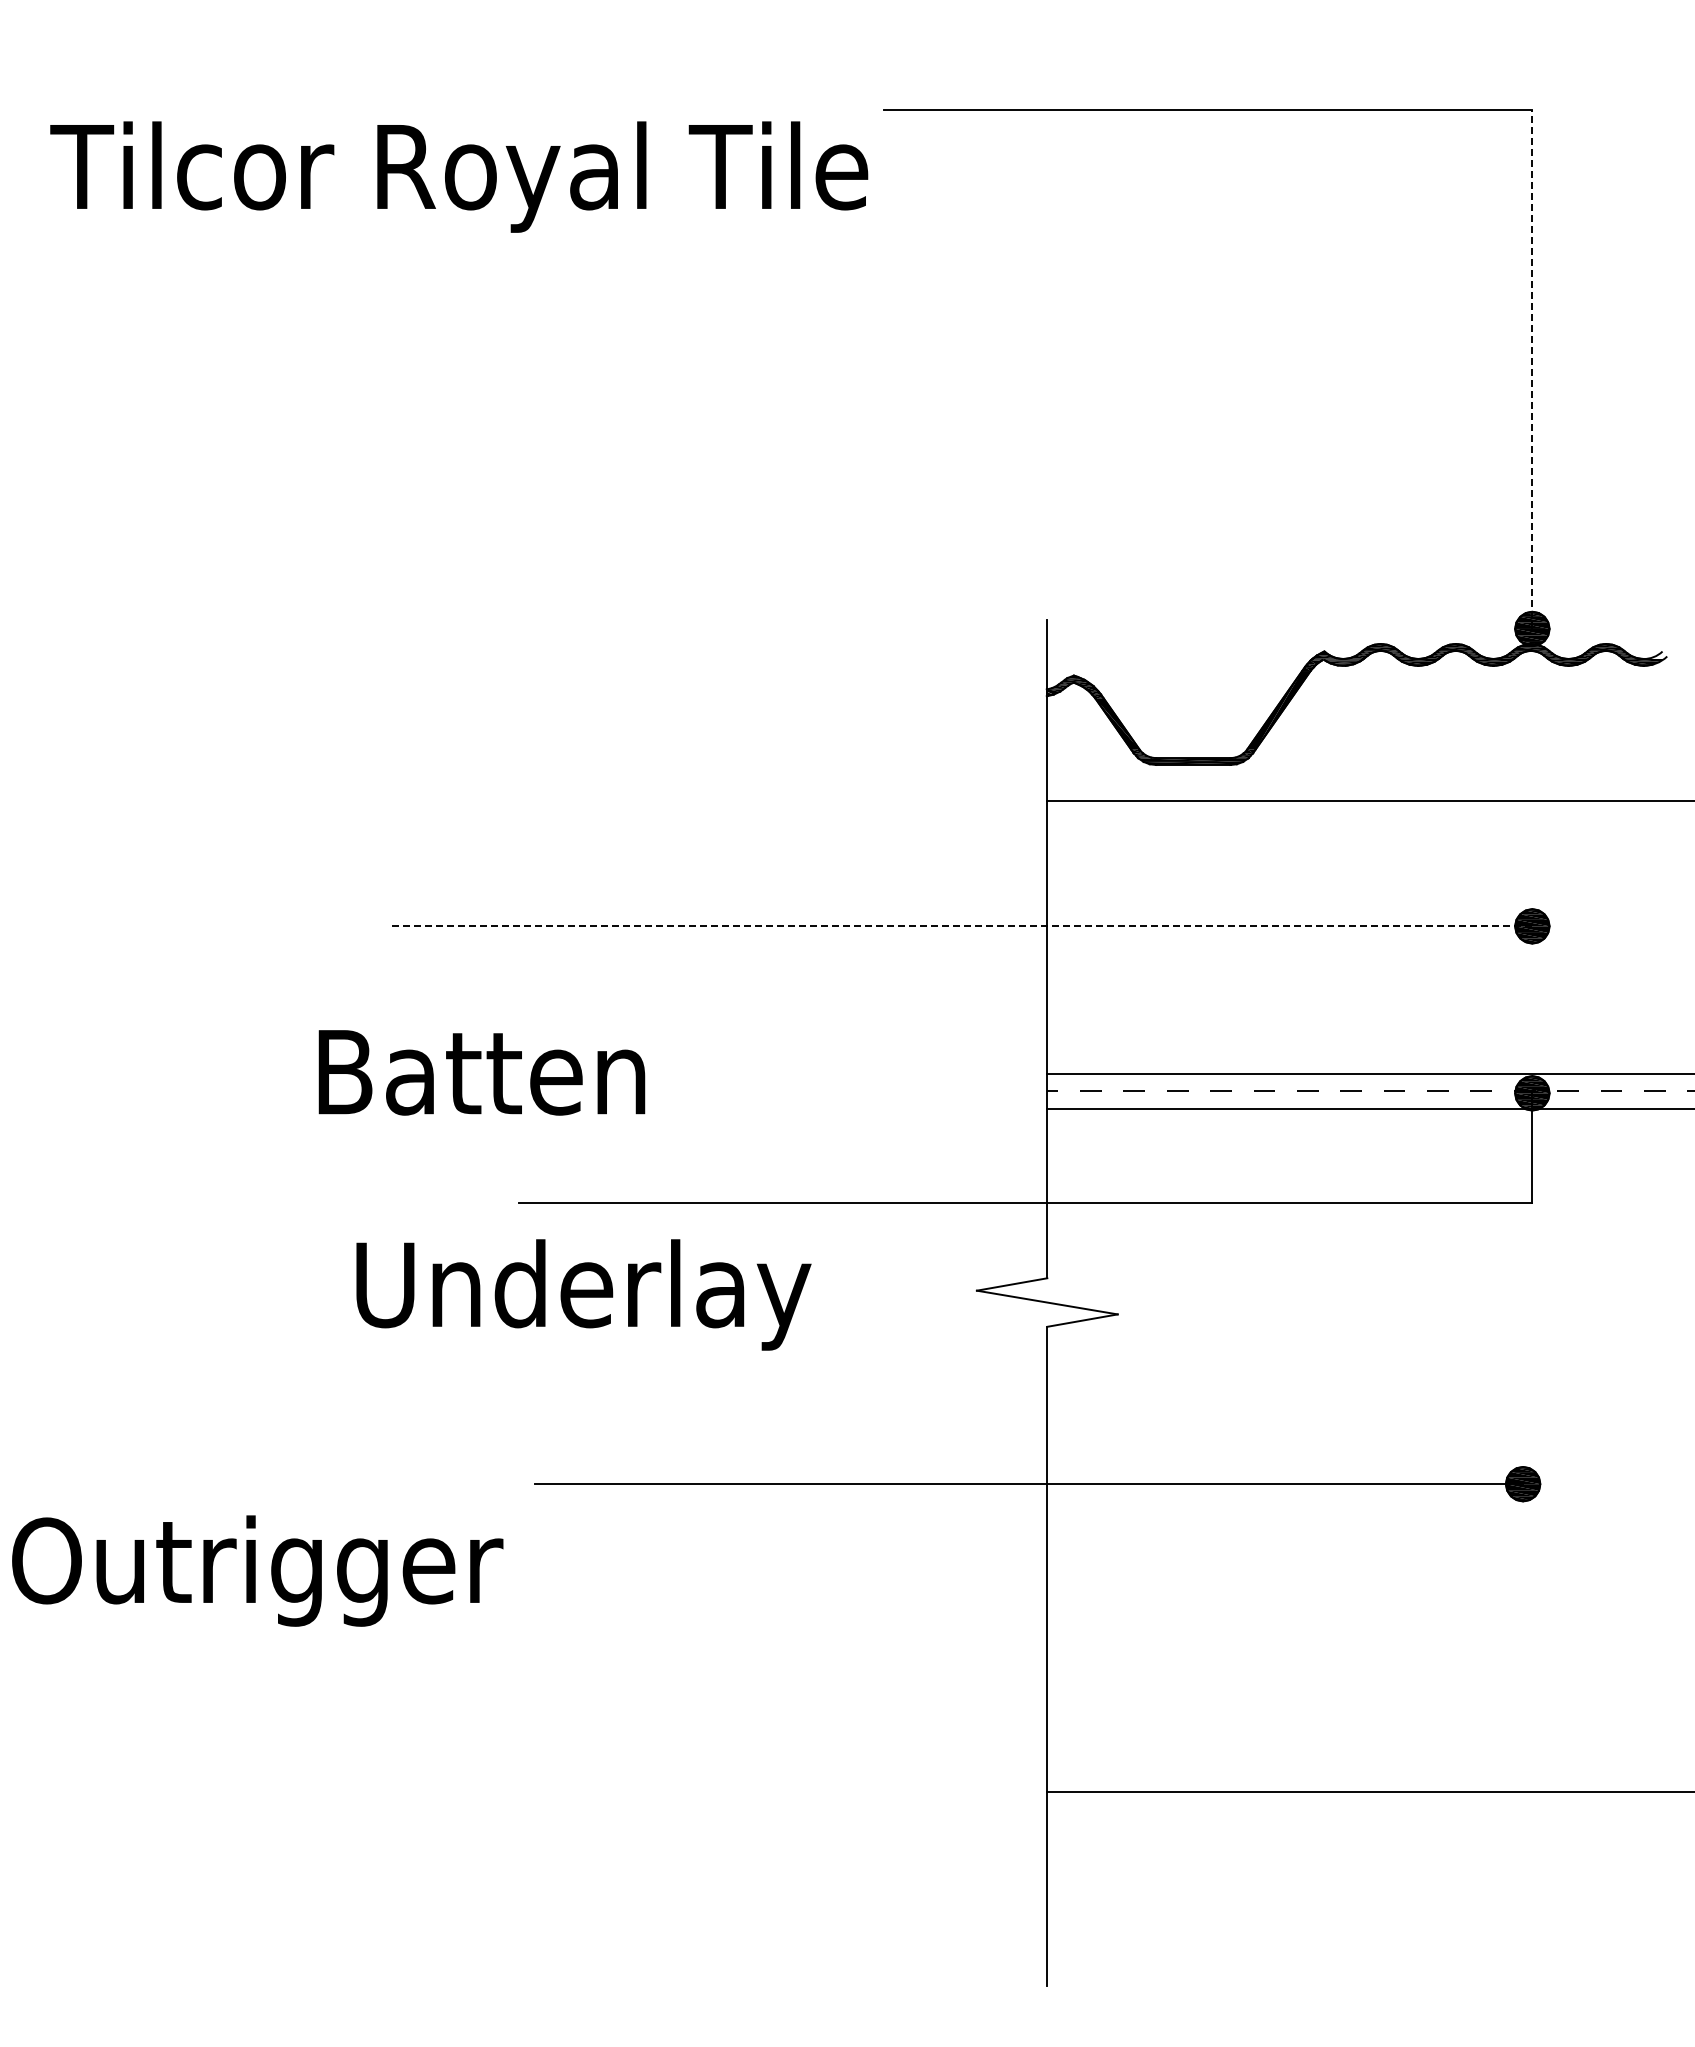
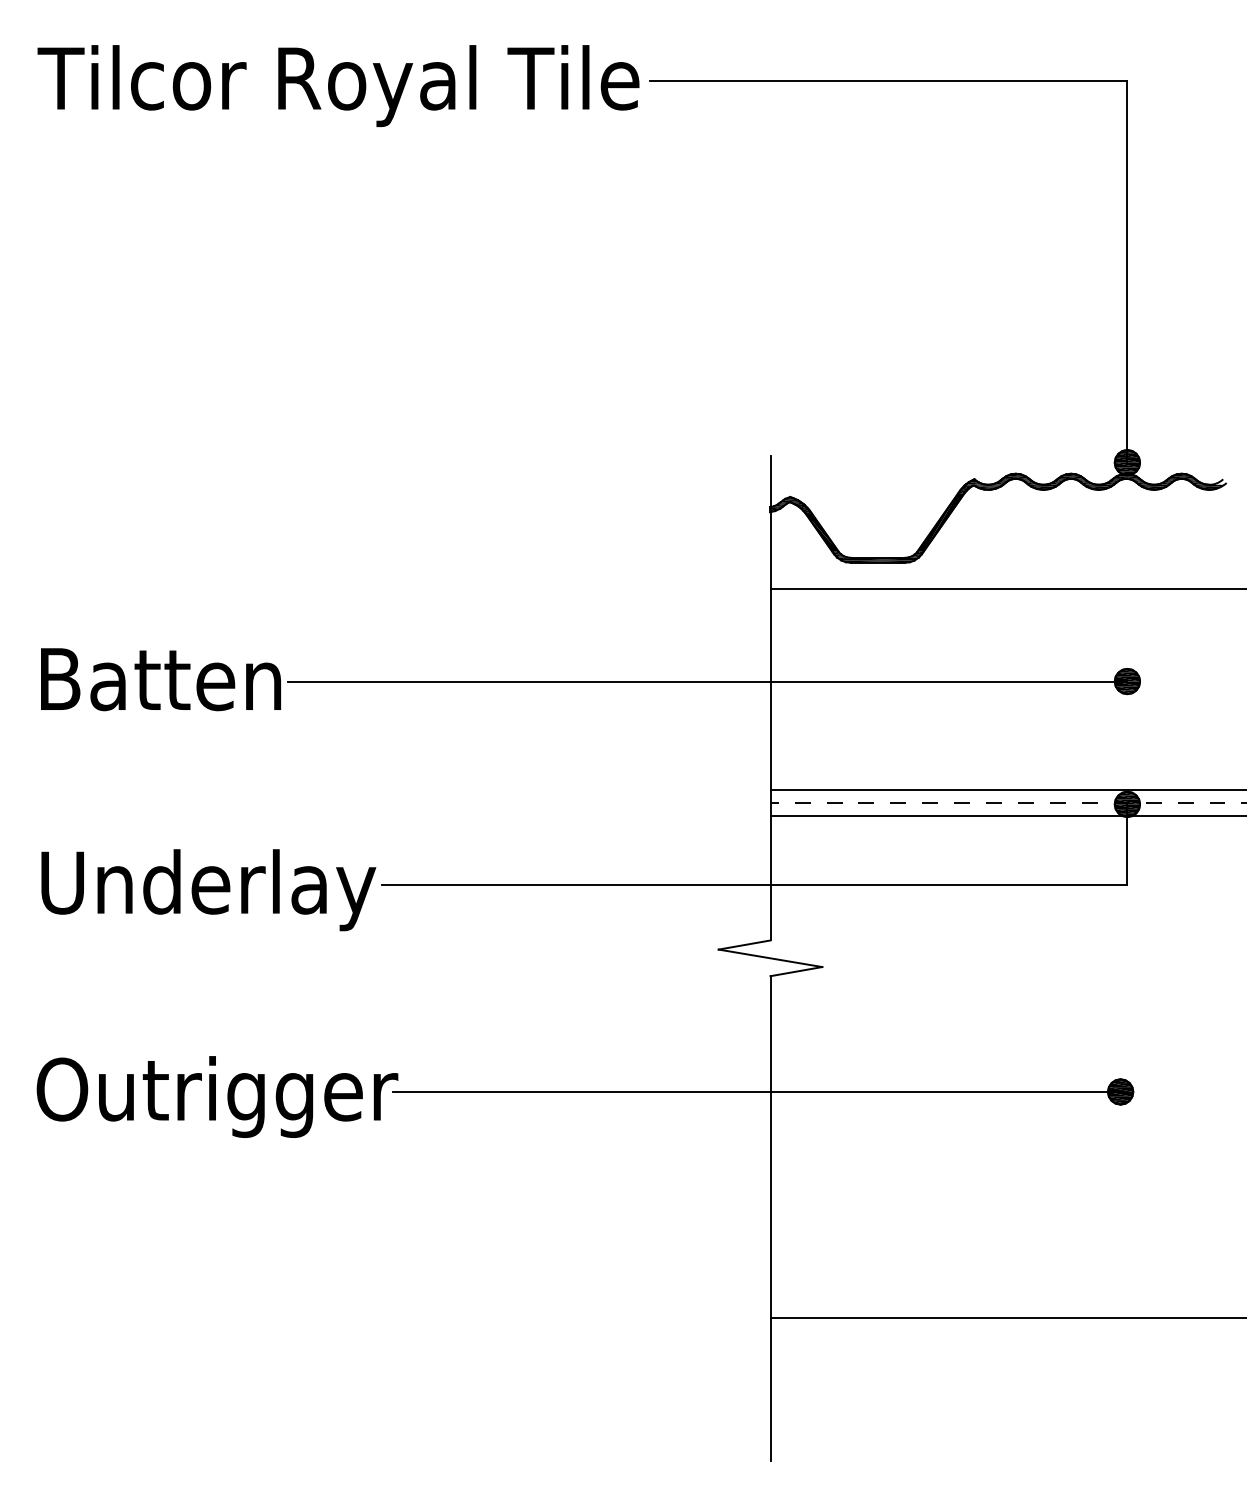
text: (459, 176) -> (338, 85), moved
line: (1532, 369) -> (1127, 271), dashed -> solid
line: (961, 926) -> (707, 681), dashed -> solid
text: (481, 1072) -> (160, 679), moved
text: (583, 1294) -> (208, 889), moved
text: (257, 1570) -> (217, 1096), moved

